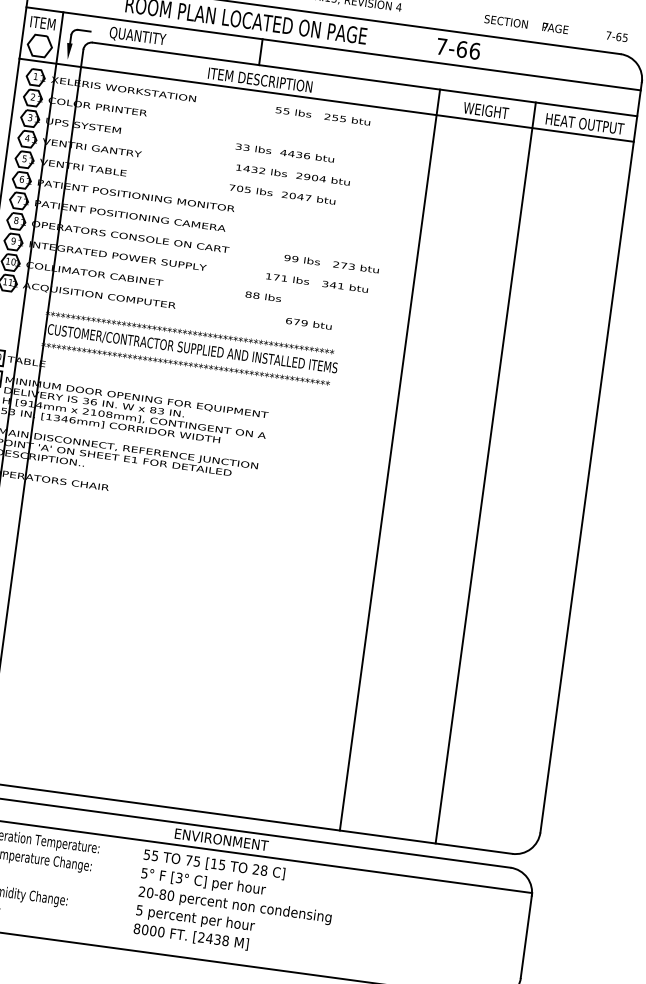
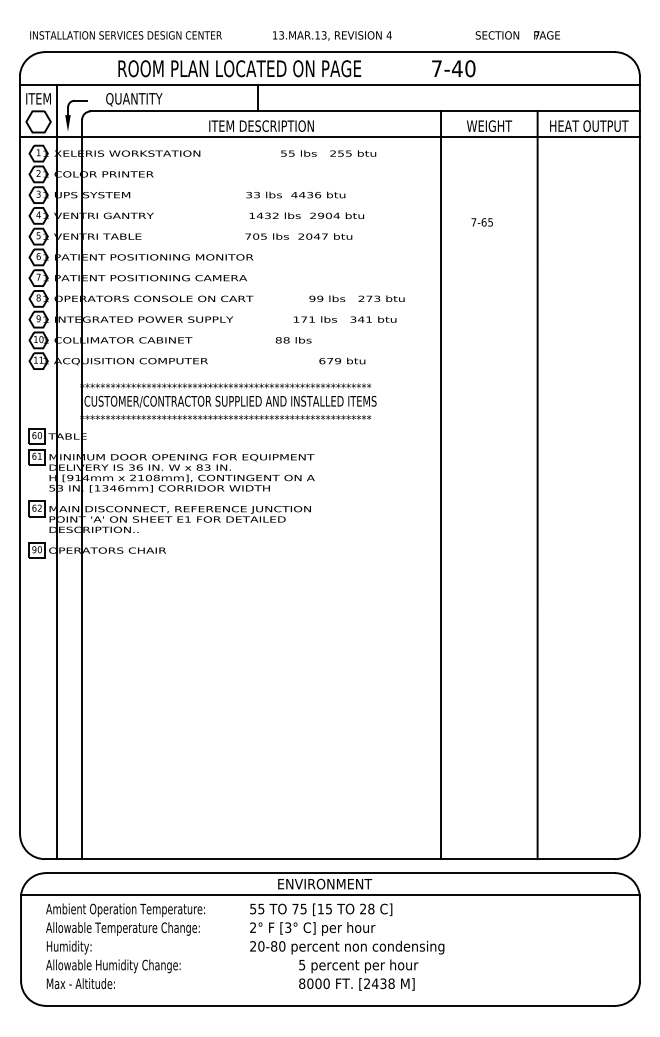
text: (616, 36) -> (481, 222), moved
text: (468, 50) -> (463, 68), 7-66 -> 7-40
text: (144, 873) -> (253, 927), 5° -> 2°
text: (194, 927) -> (358, 974), moved

